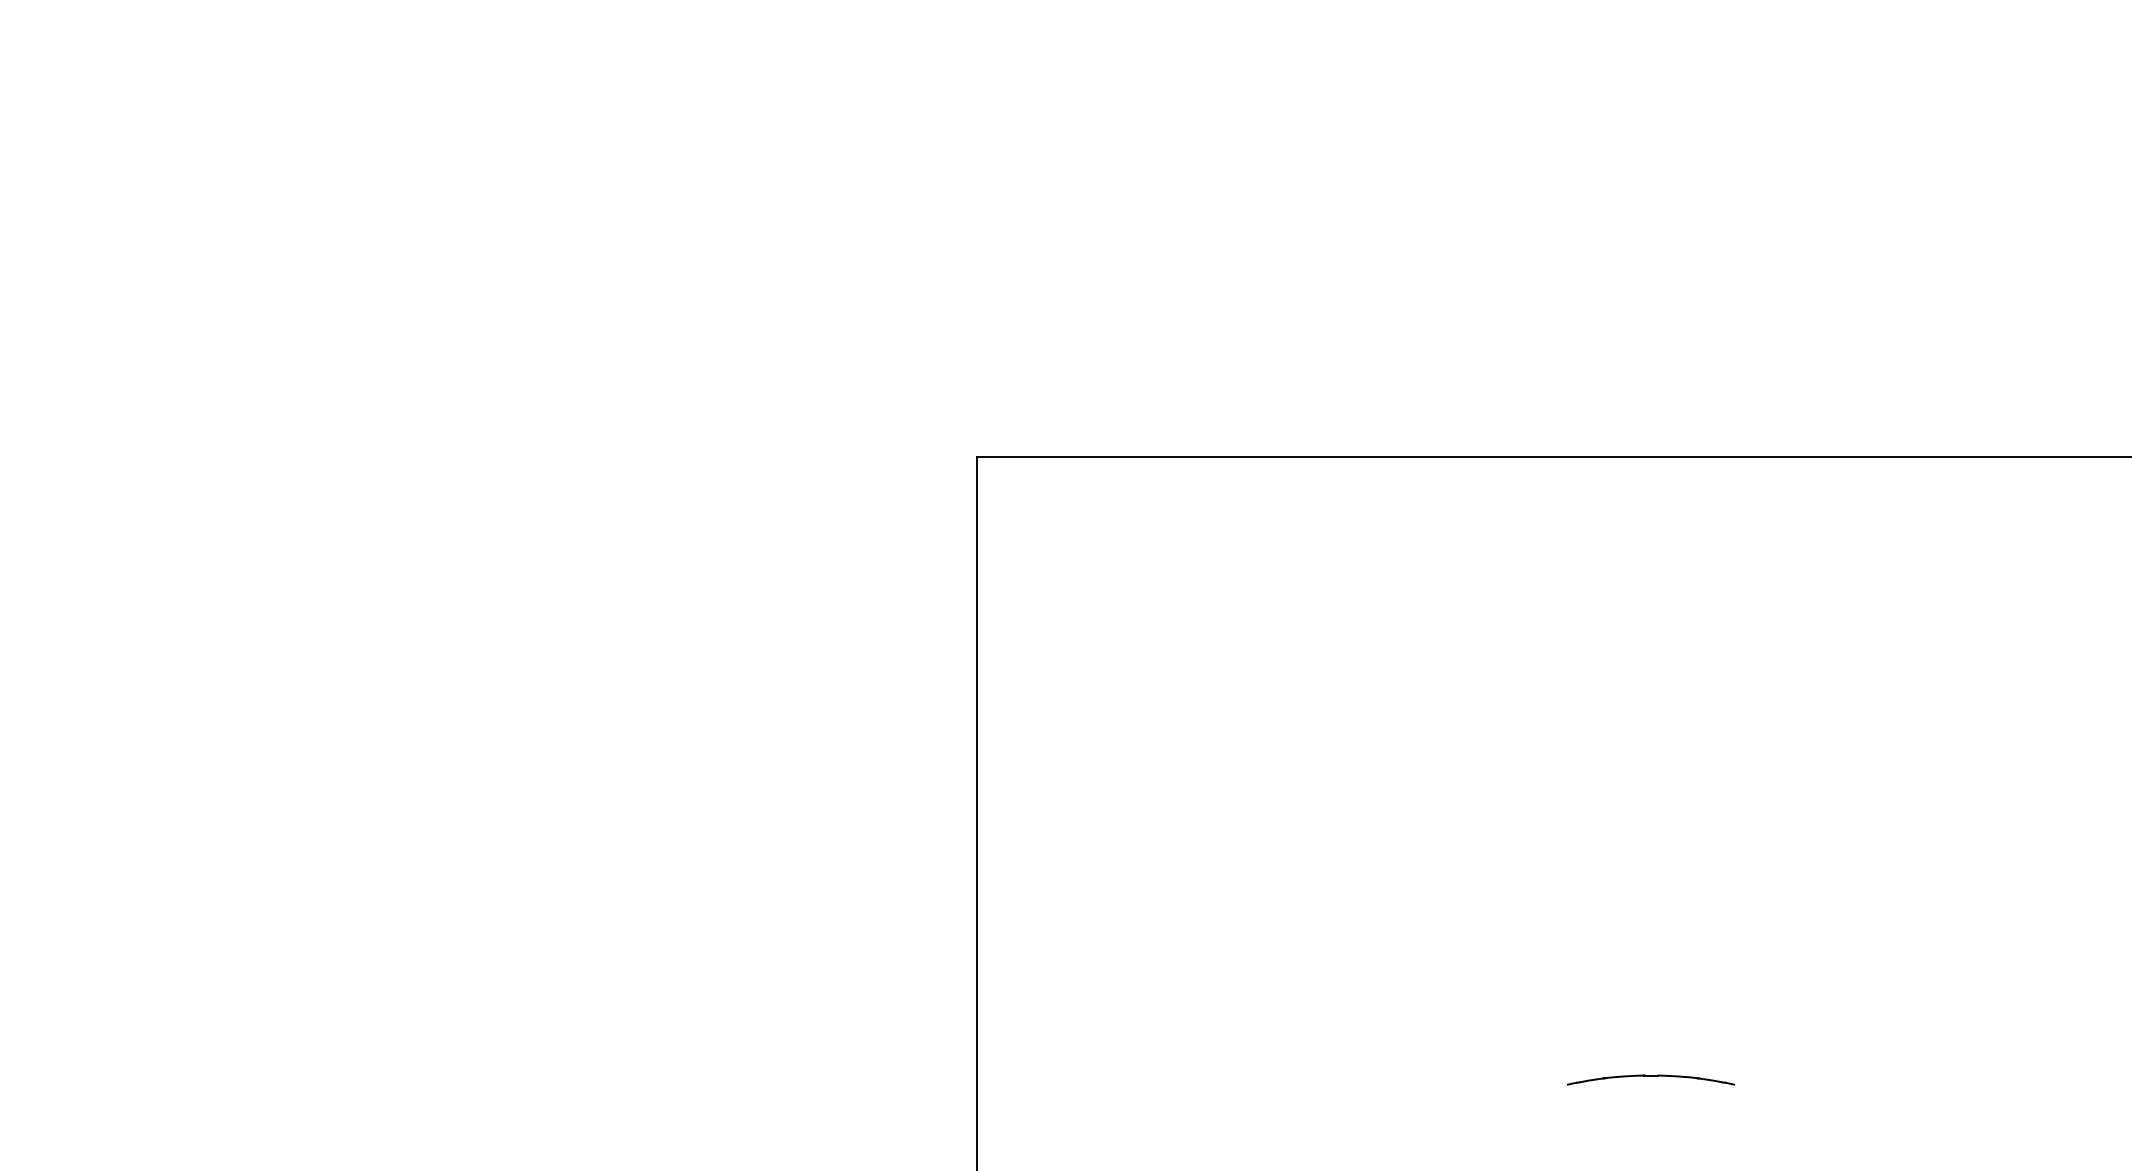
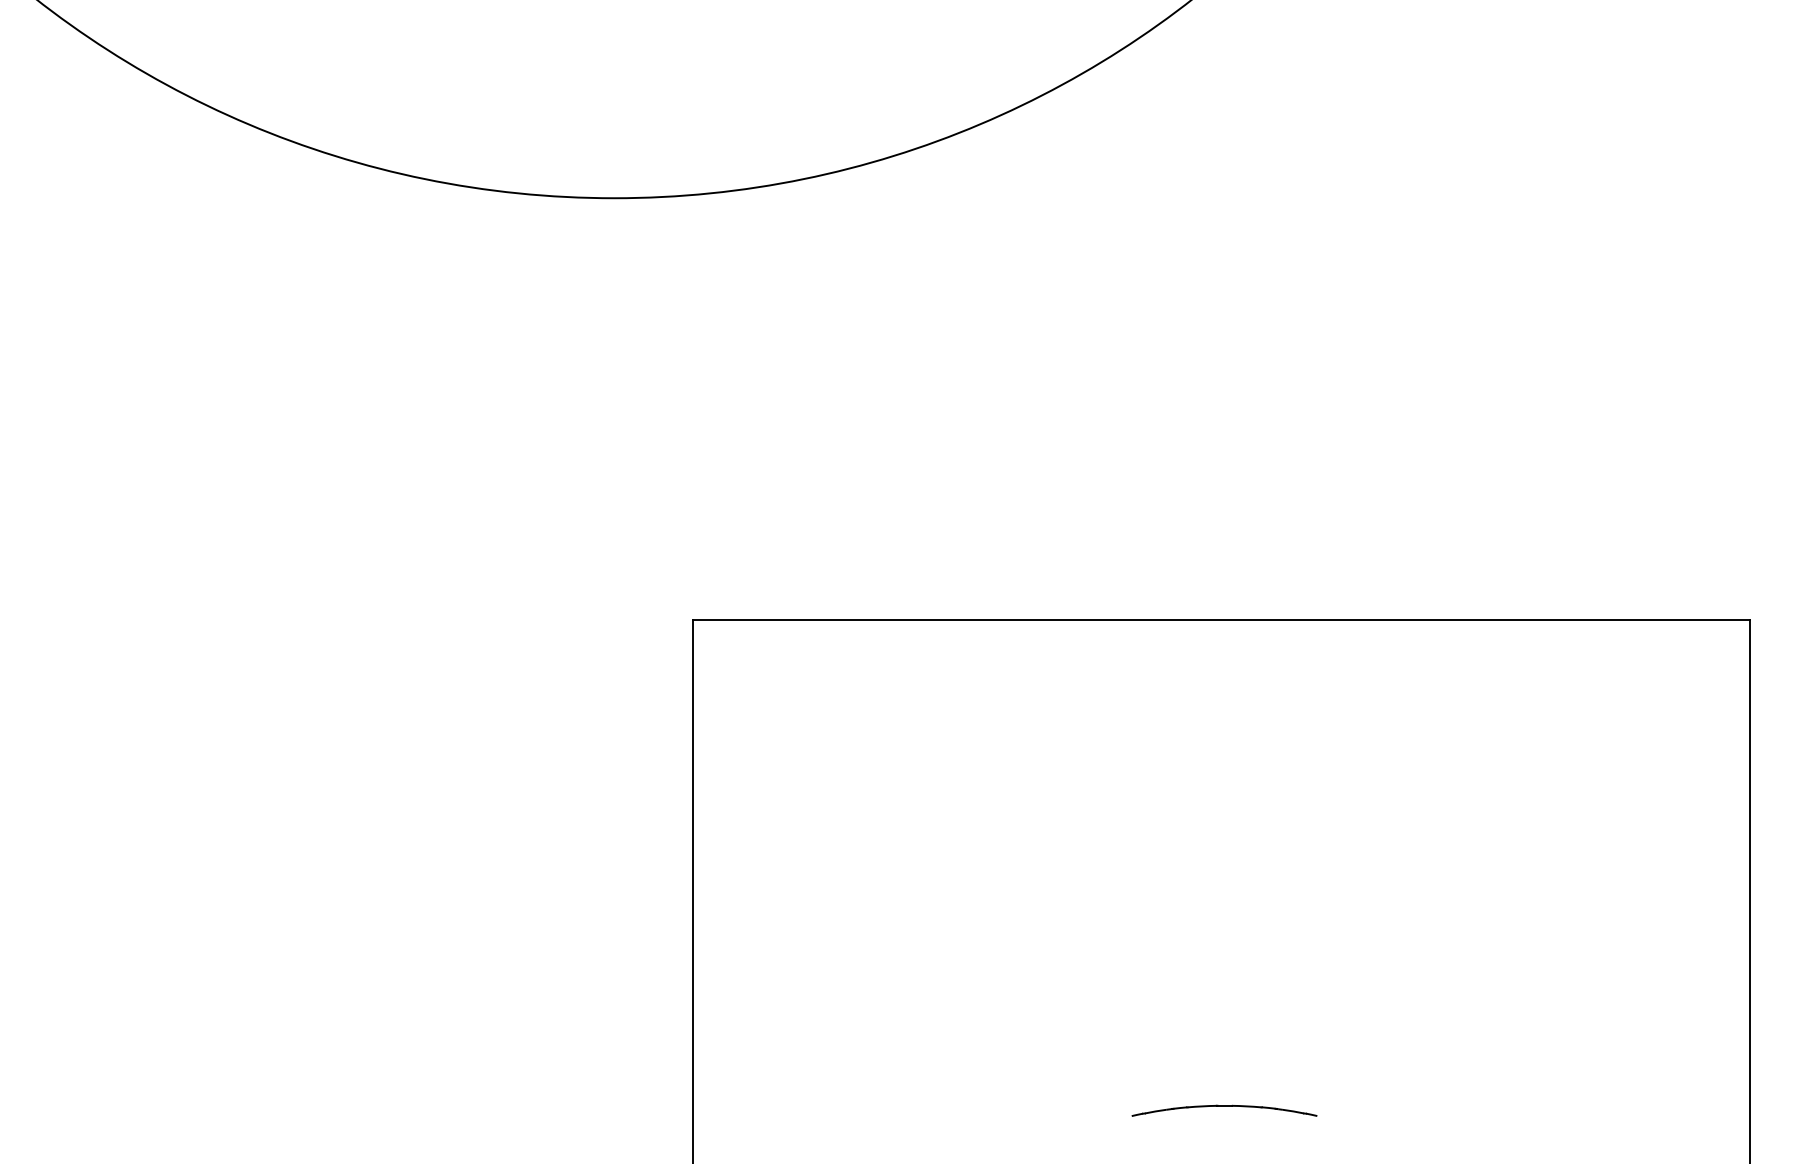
part: (1650, 1079) -> (1224, 1110), size x1.4

